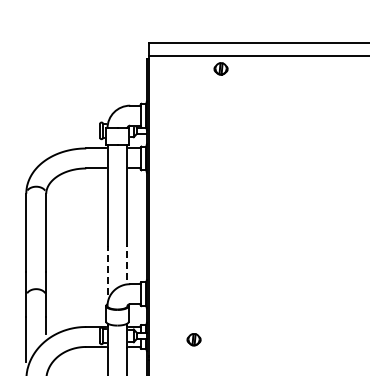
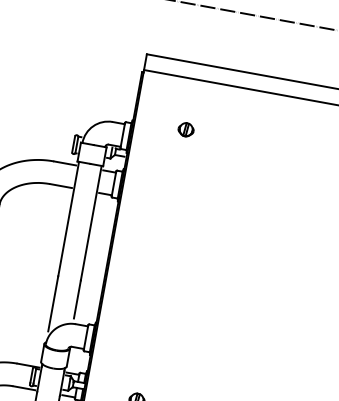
part: (220, 68) -> (185, 129), moved
line: (127, 262) -> (77, 299), dashed -> solid
line: (107, 269) -> (53, 302), dashed -> solid

